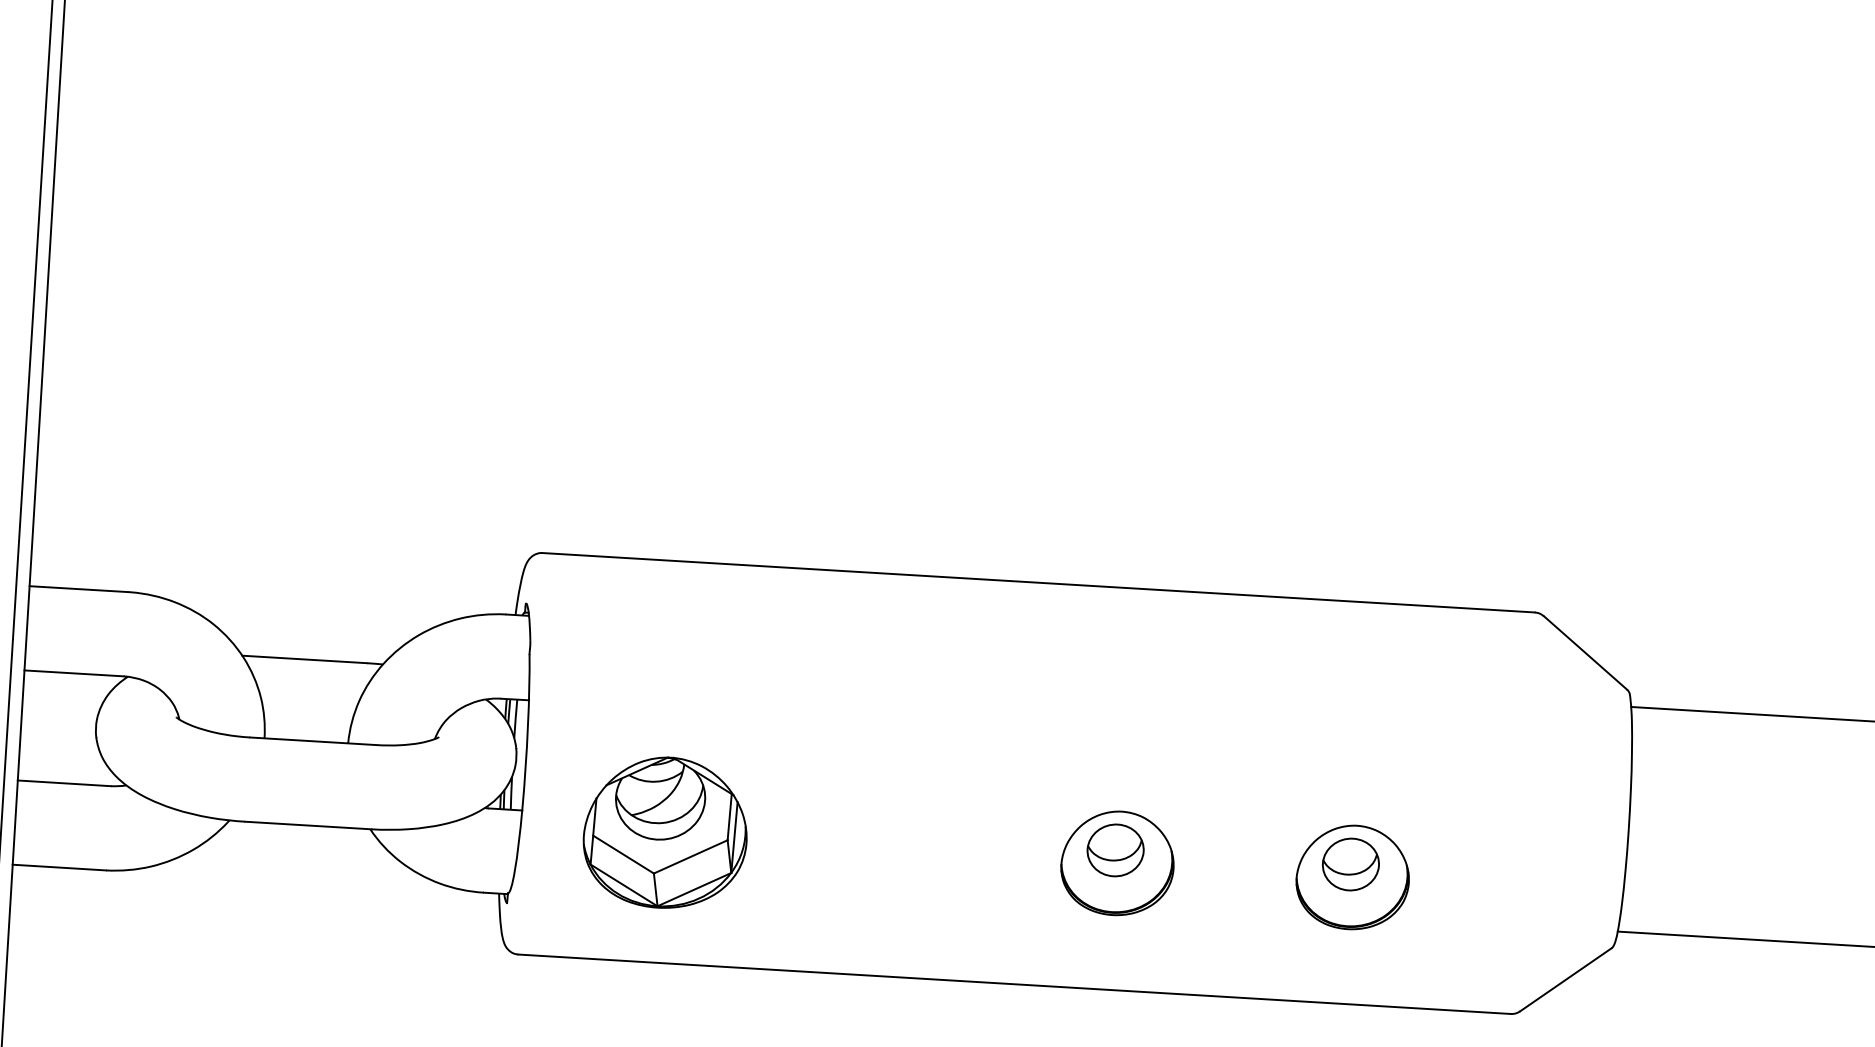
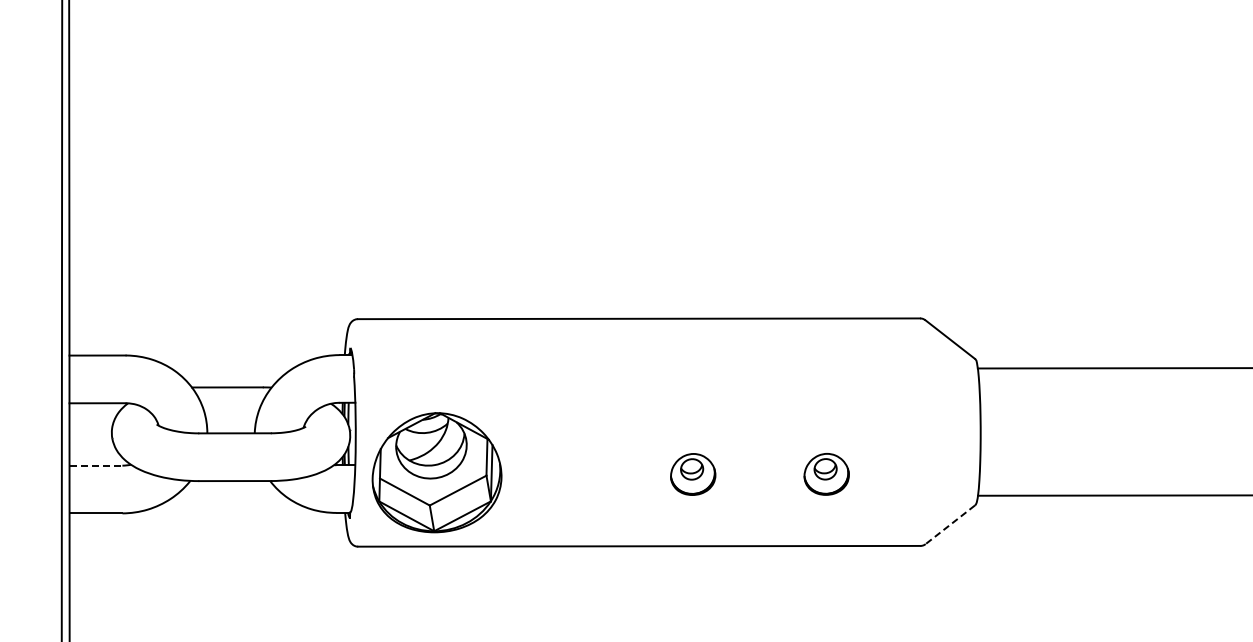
line: (65, 783) -> (96, 465), solid -> dashed
part: (664, 832) -> (436, 472), size x1.4
part: (1116, 863) -> (692, 474), size x0.7
part: (1352, 877) -> (826, 474), size x0.7
line: (1564, 981) -> (949, 525), solid -> dashed

